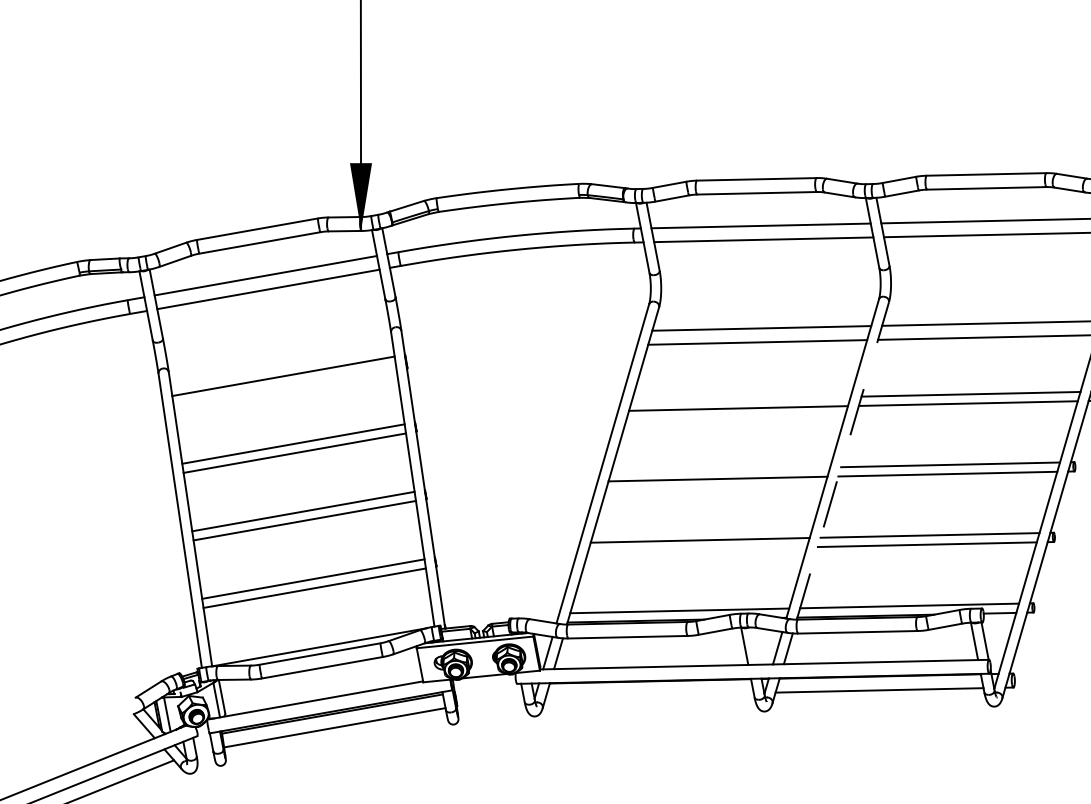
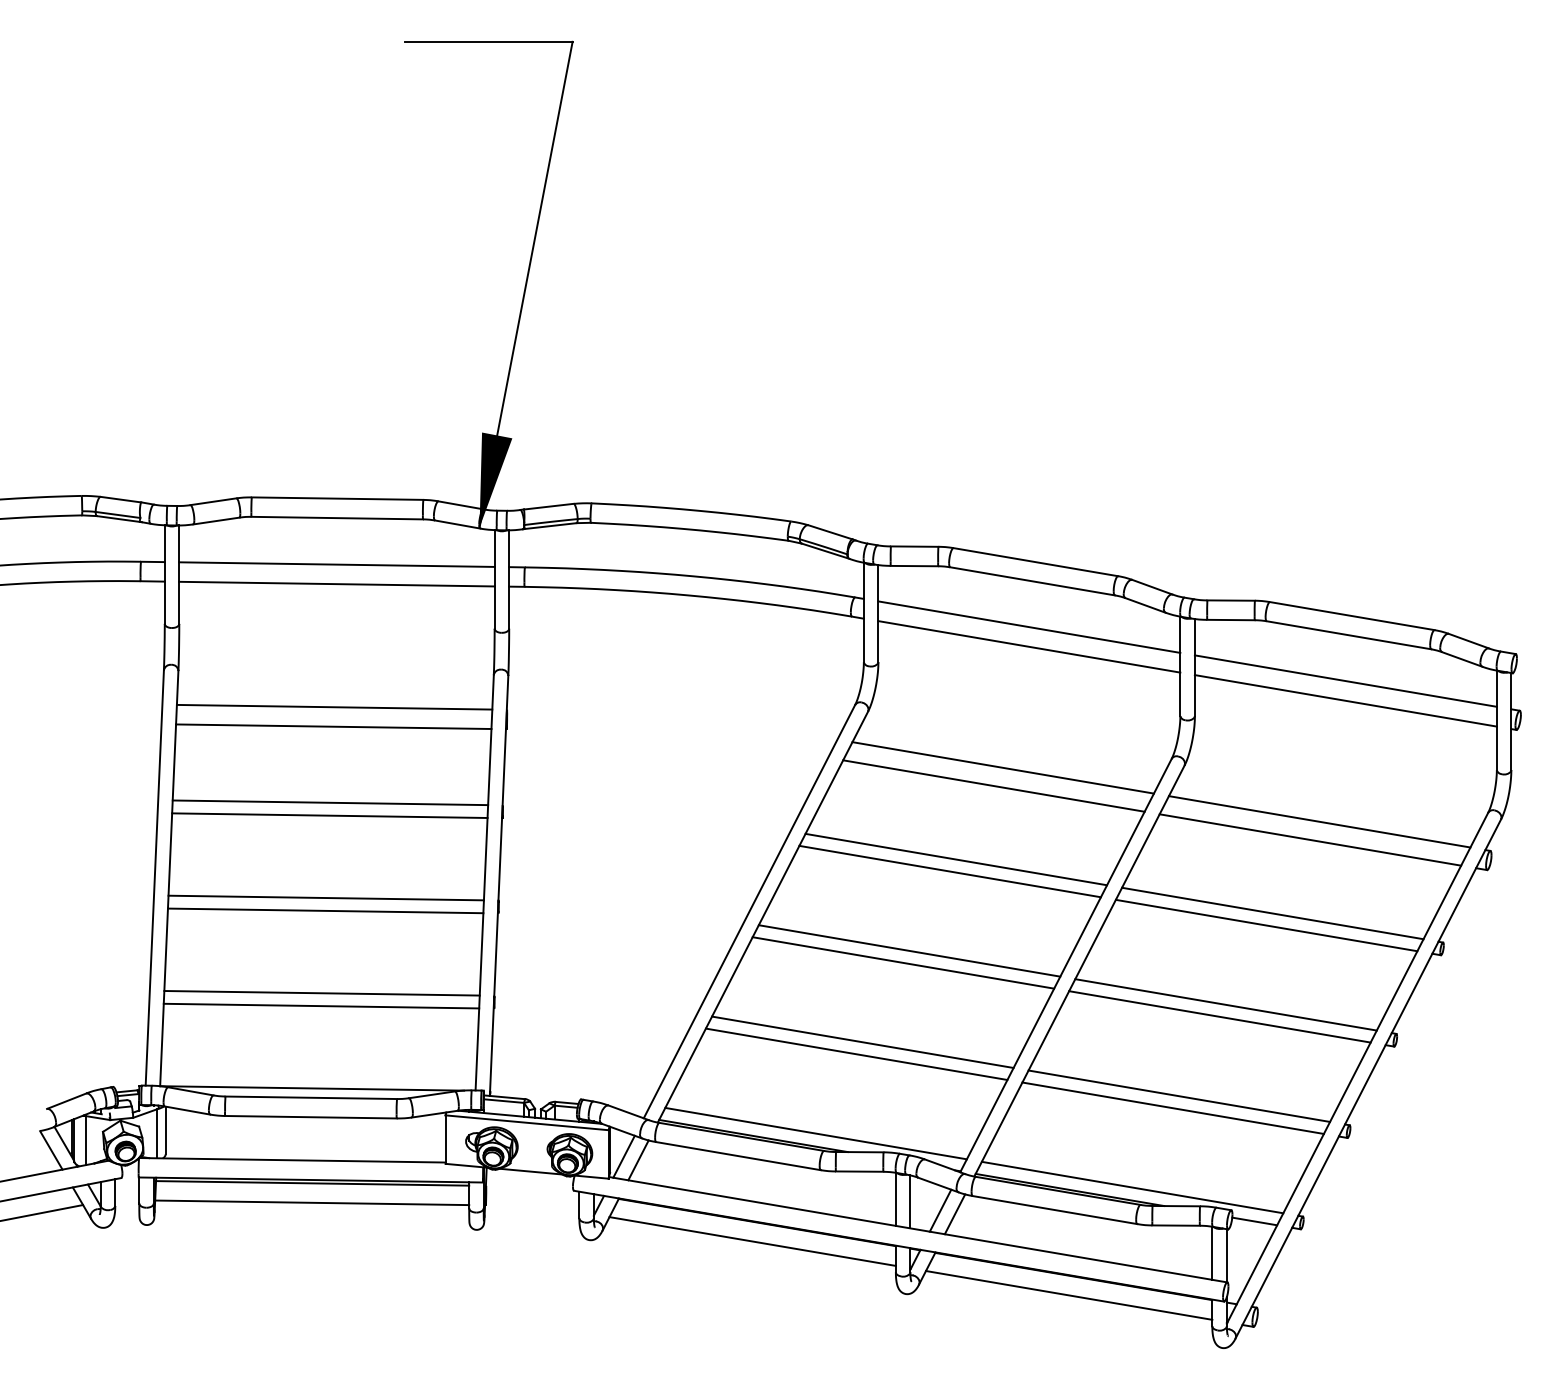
line: (285, 389) -> (333, 726), added
line: (741, 399) -> (956, 859), added
line: (842, 461) -> (1079, 971), dashed -> solid
line: (720, 469) -> (909, 950), added
line: (697, 549) -> (856, 1053), added
line: (755, 645) -> (910, 1201), added
line: (649, 695) -> (752, 1241), added

